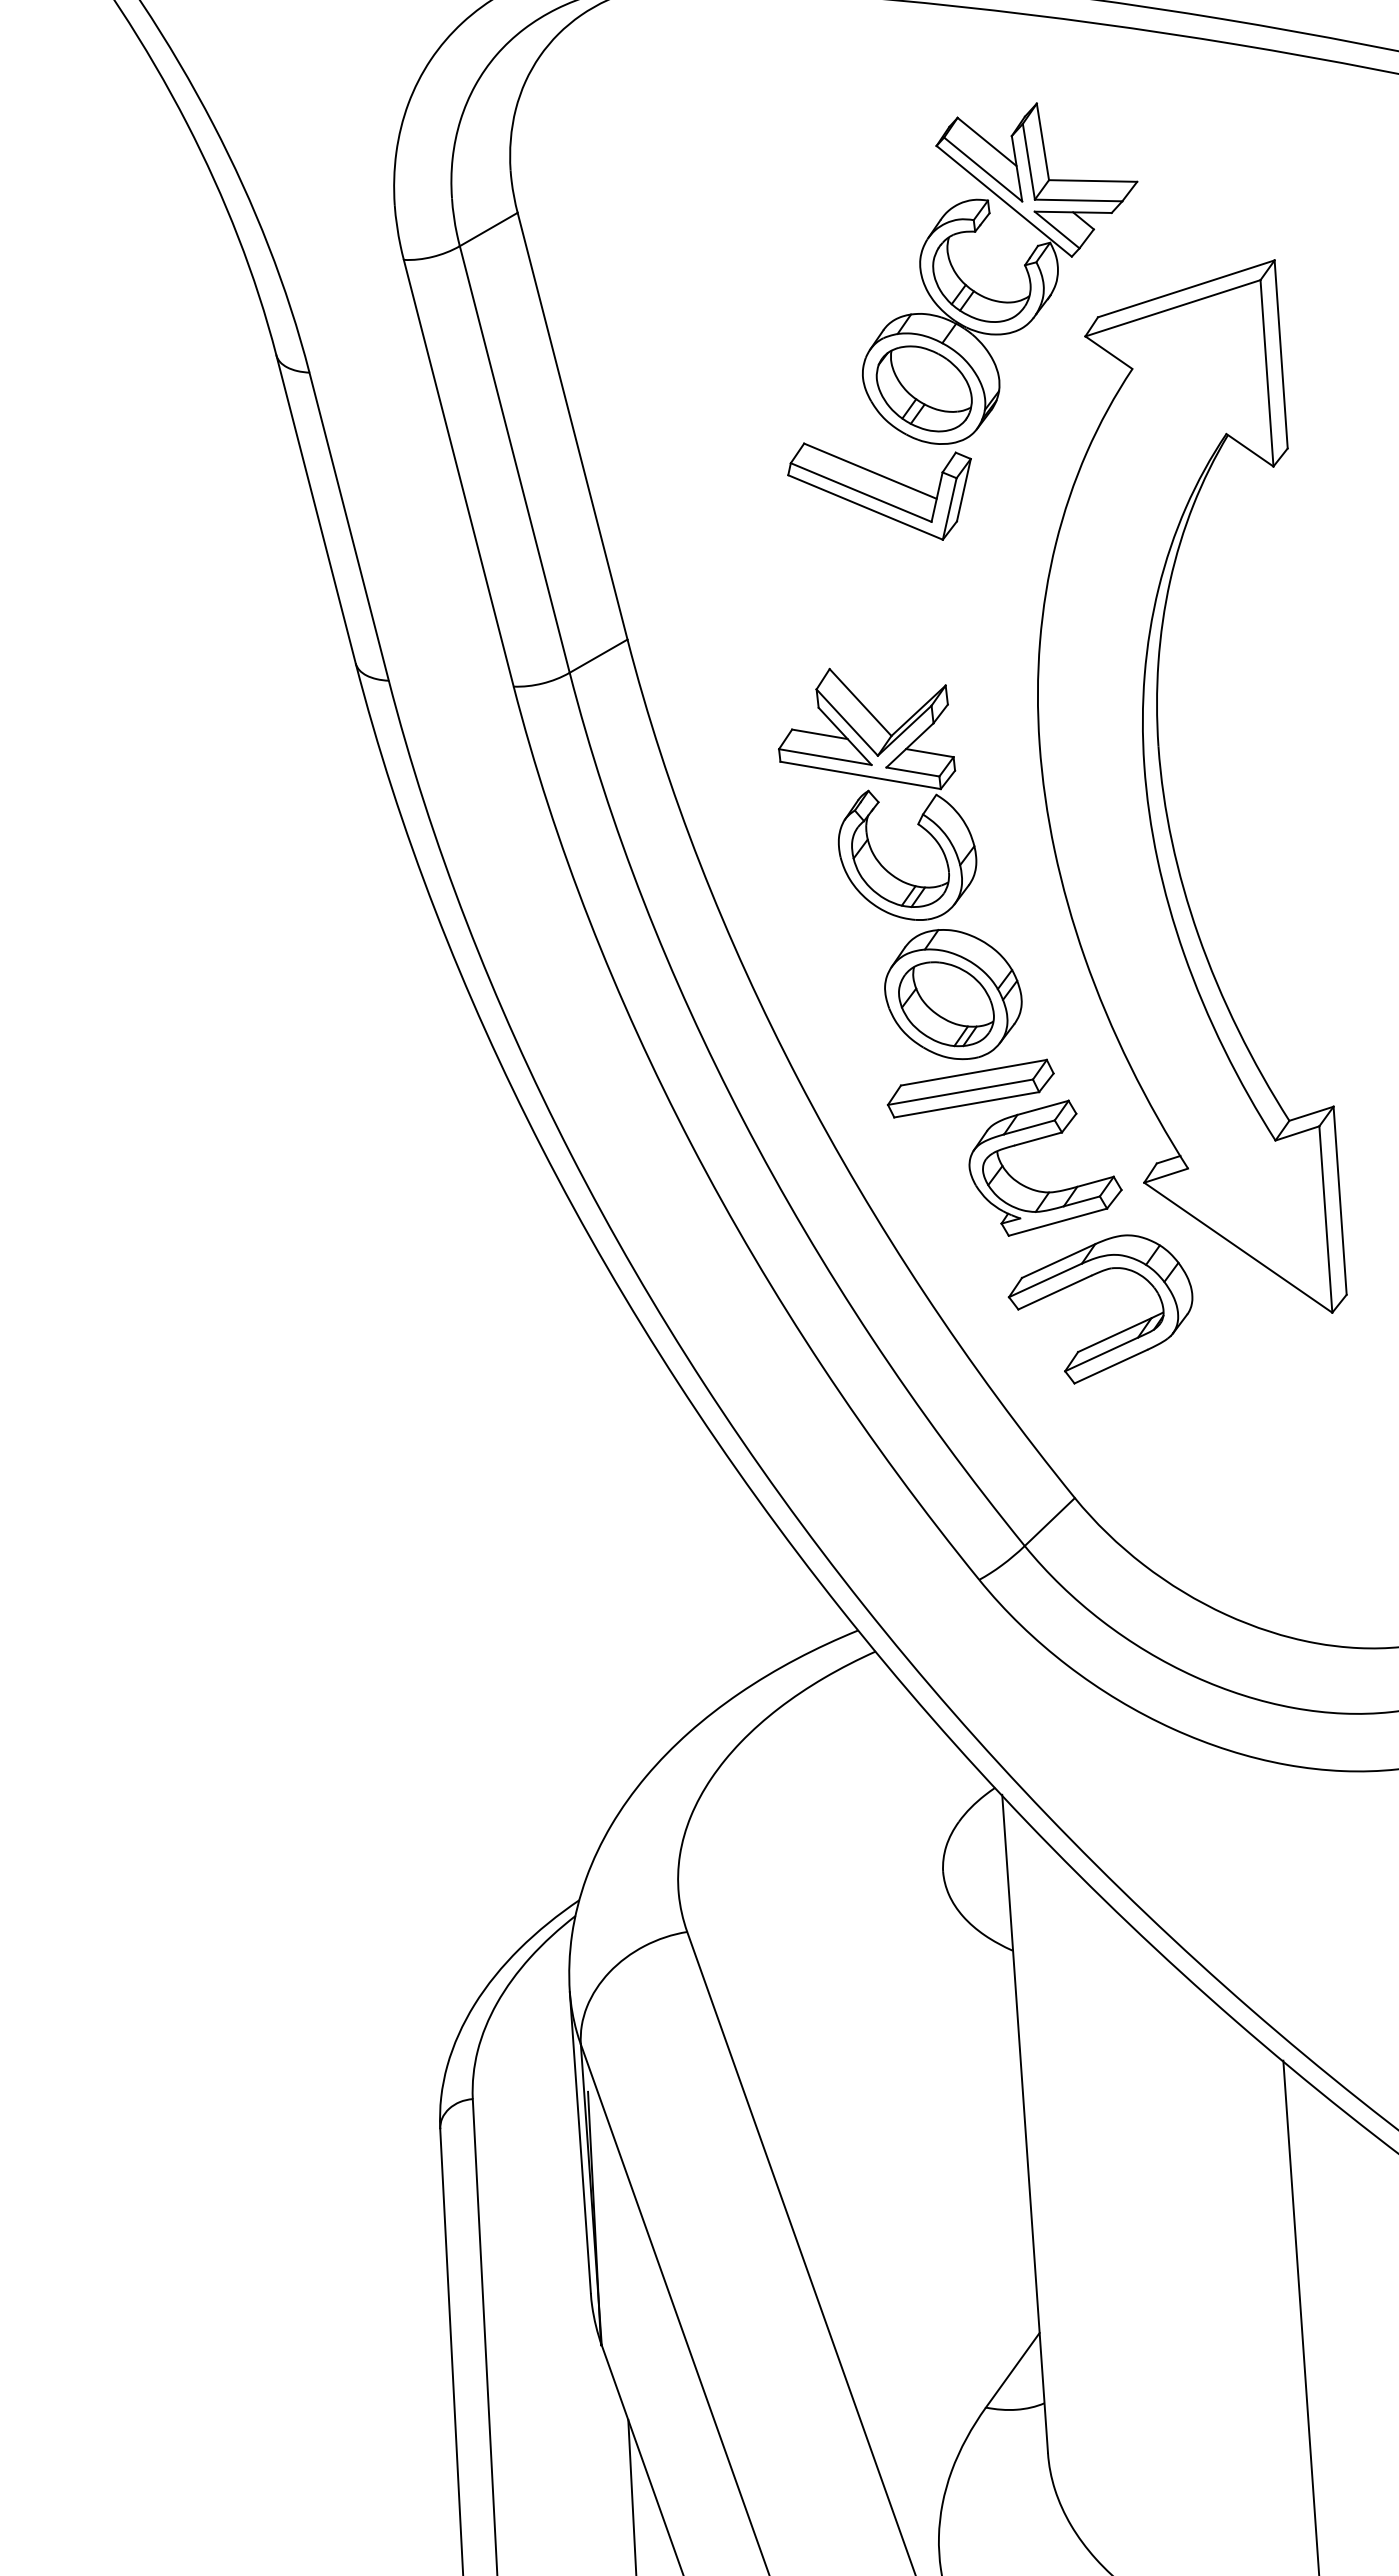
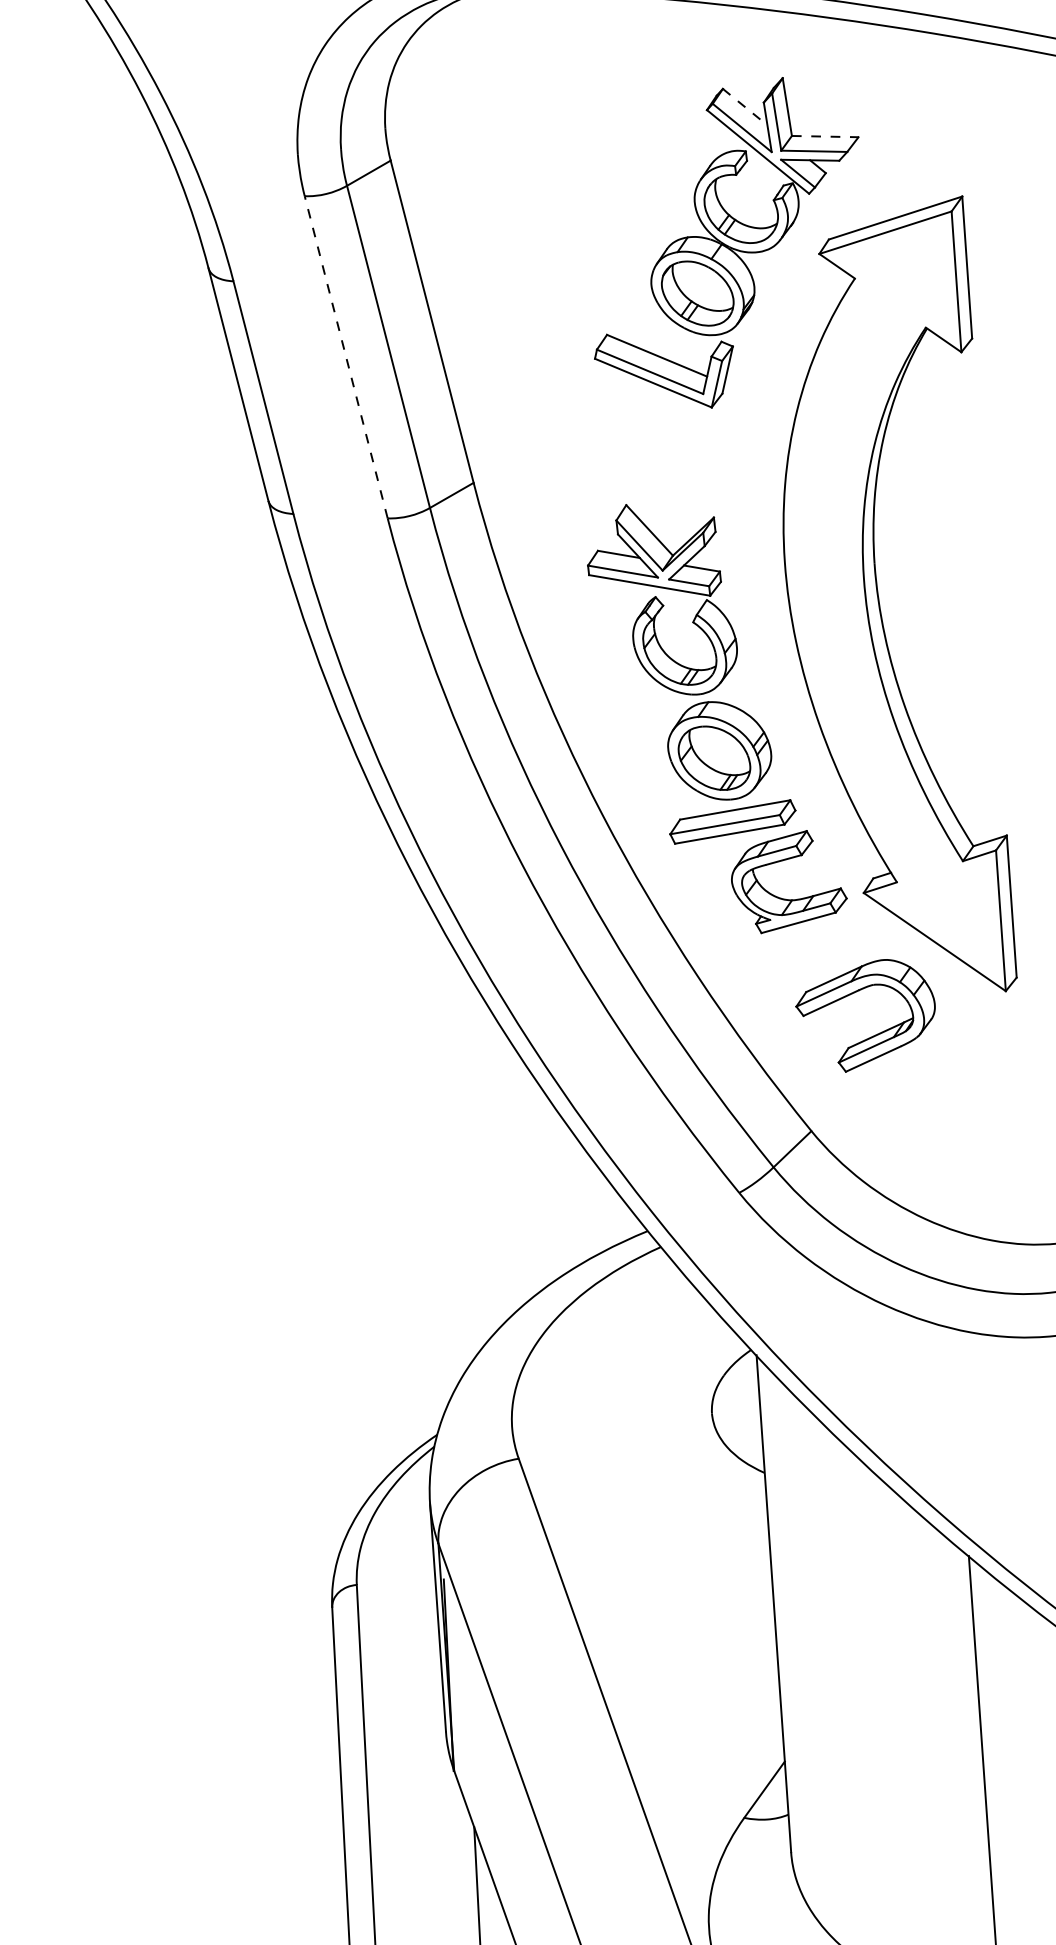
line: (987, 142) -> (745, 107), solid -> dashed
line: (1093, 181) -> (825, 136), solid -> dashed
line: (458, 472) -> (346, 356), solid -> dashed
part: (1113, 1334) -> (875, 1034), moved

